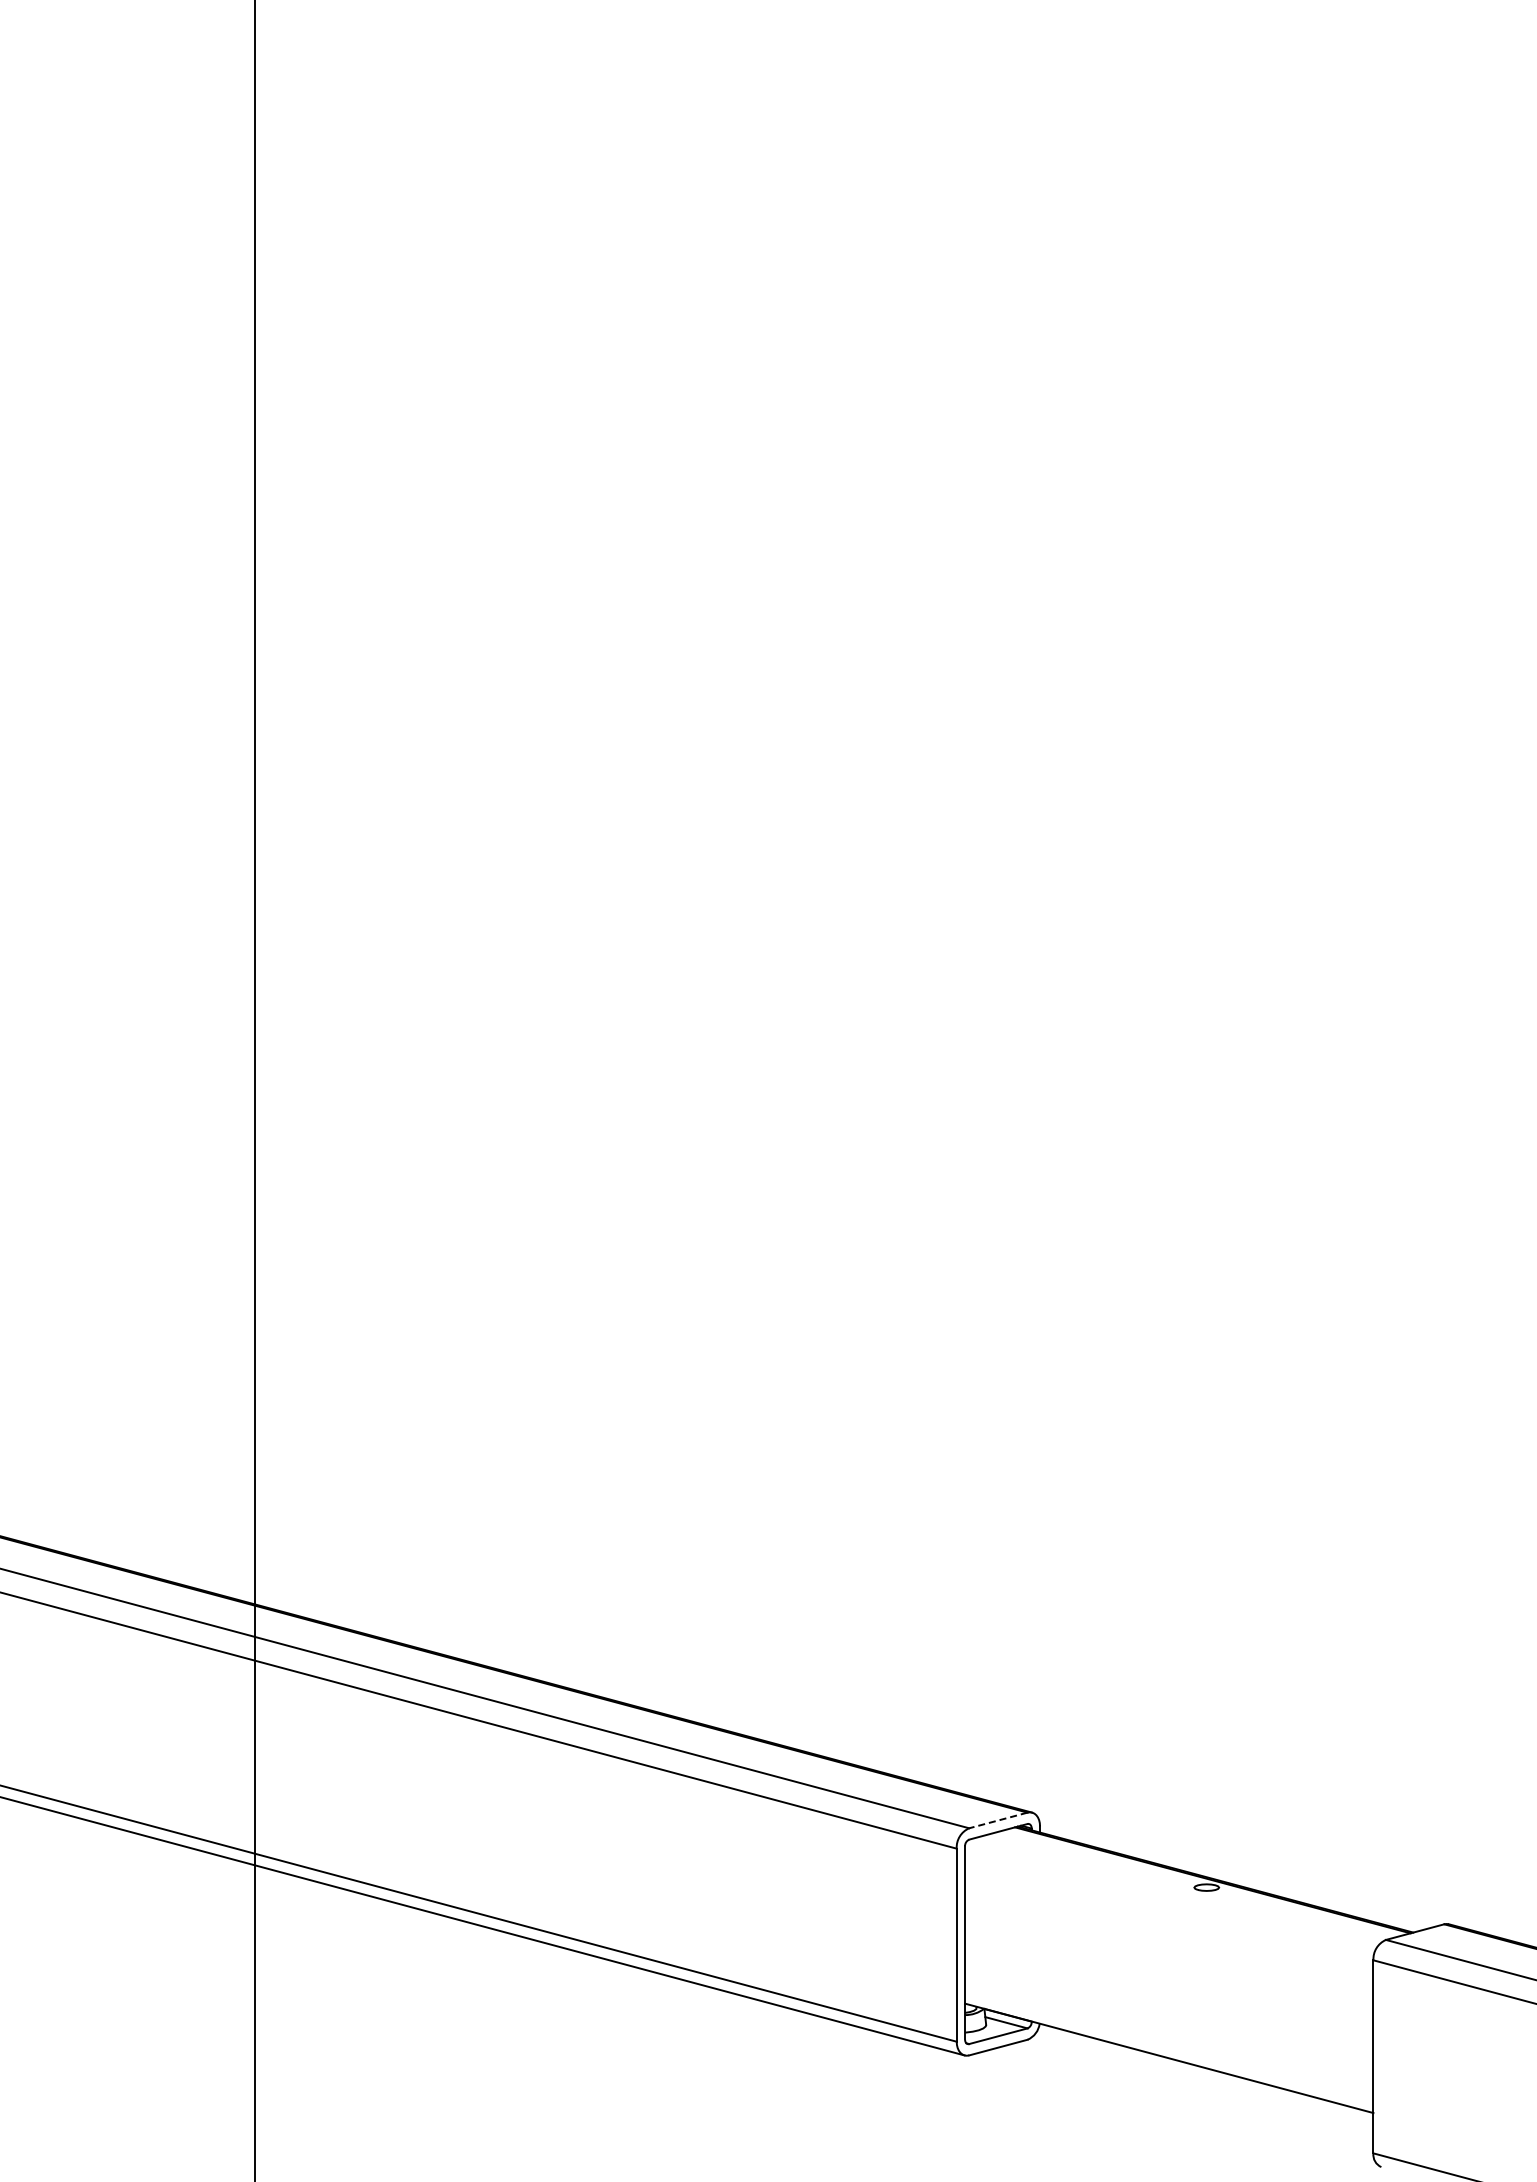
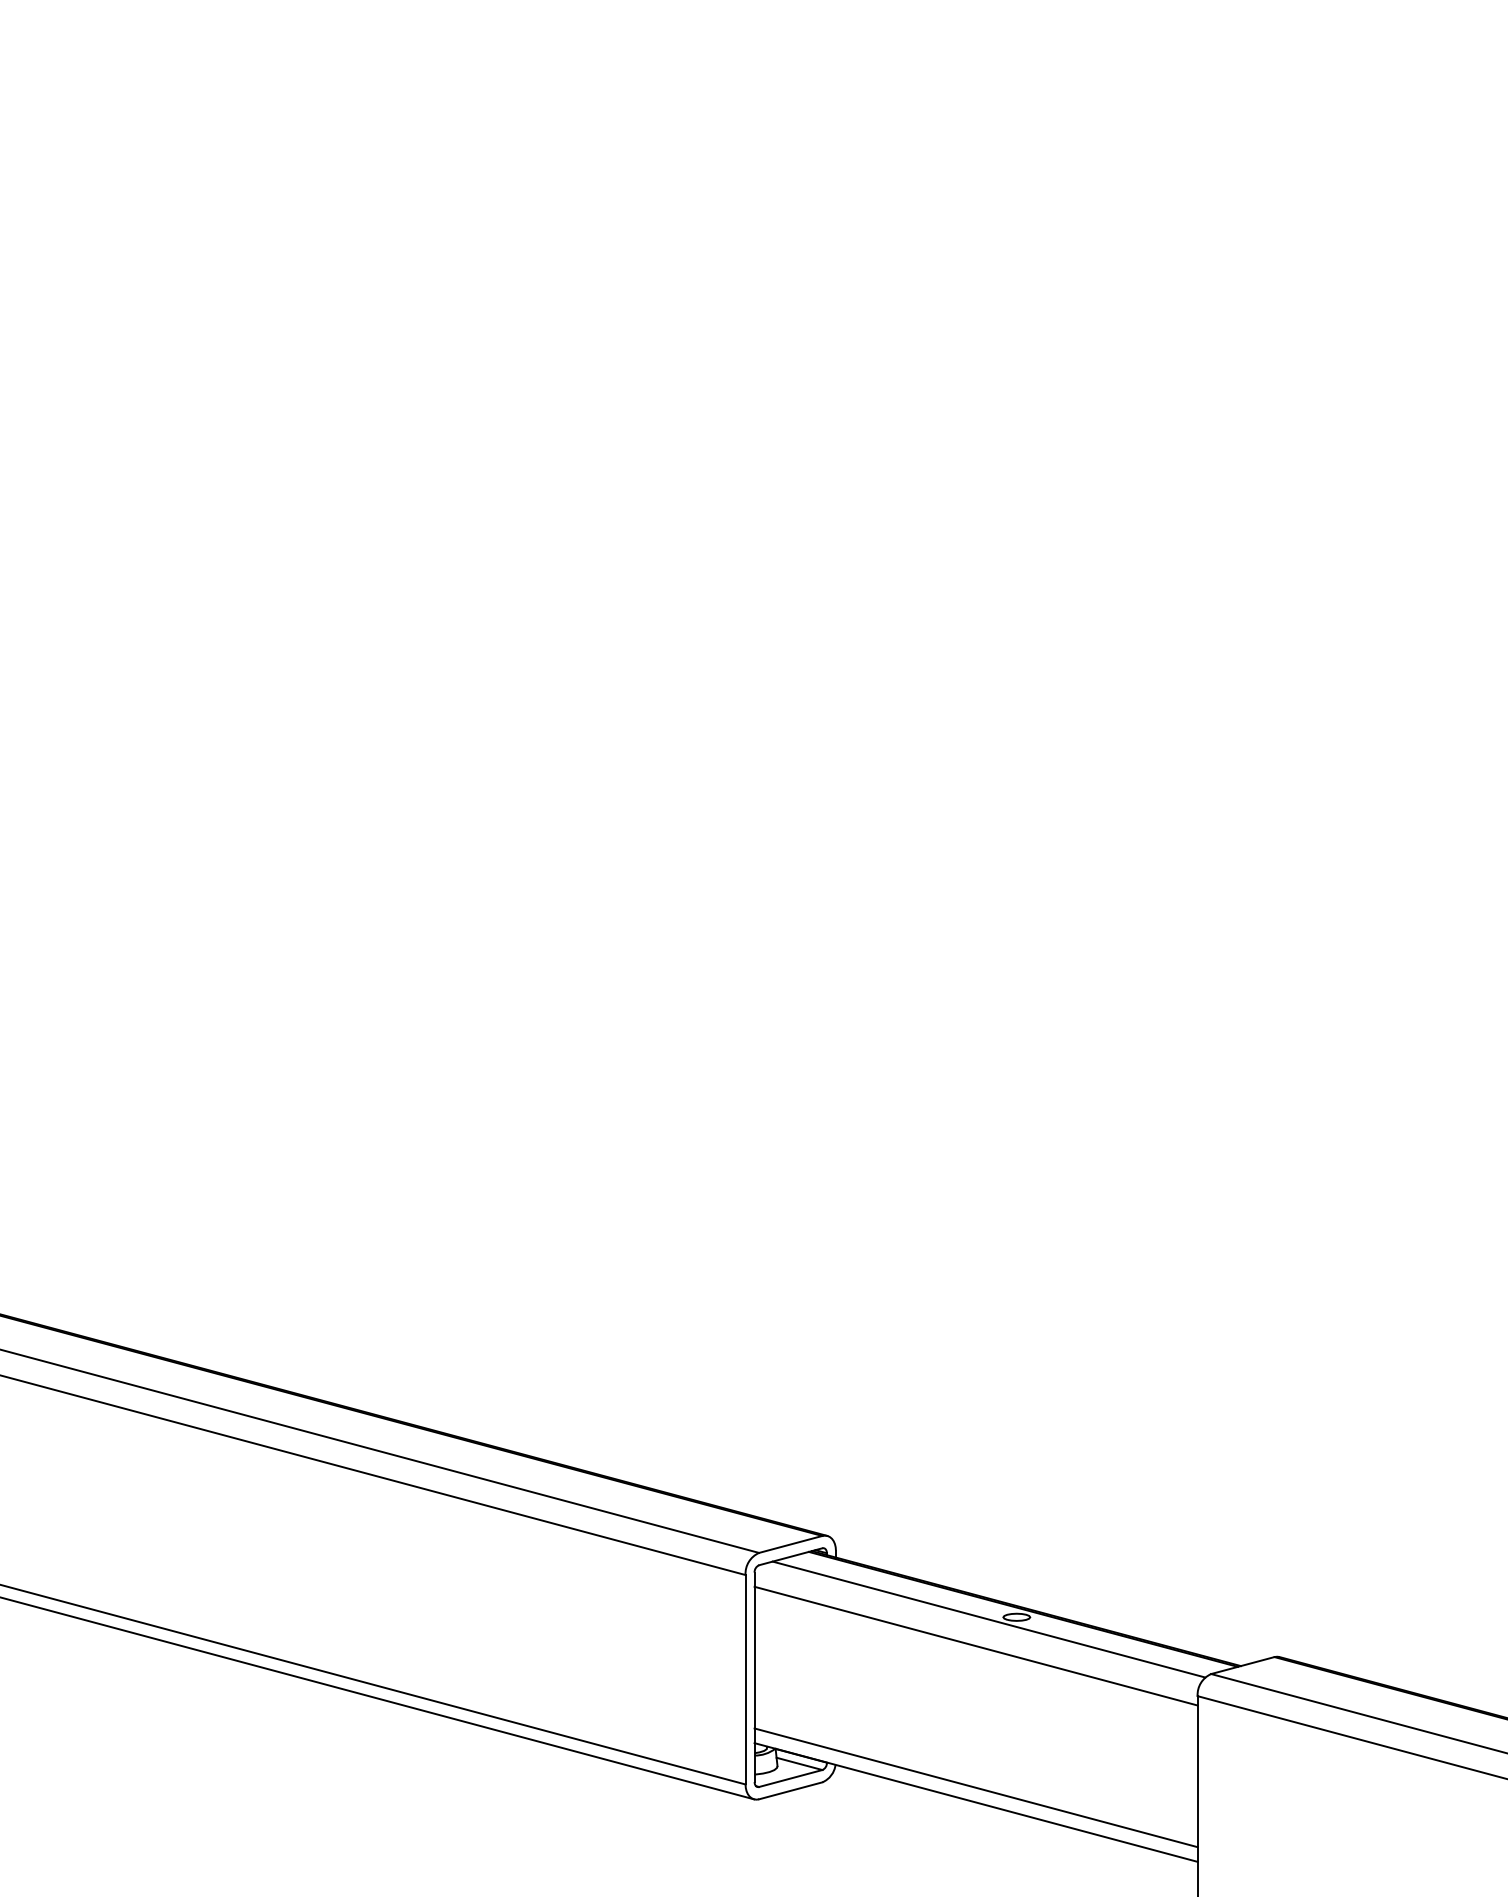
line: (997, 1820) -> (789, 1544), dashed -> solid
line: (1180, 1889) -> (988, 1619), added
line: (1169, 1913) -> (976, 1645), added
line: (1169, 2044) -> (976, 1787), added

